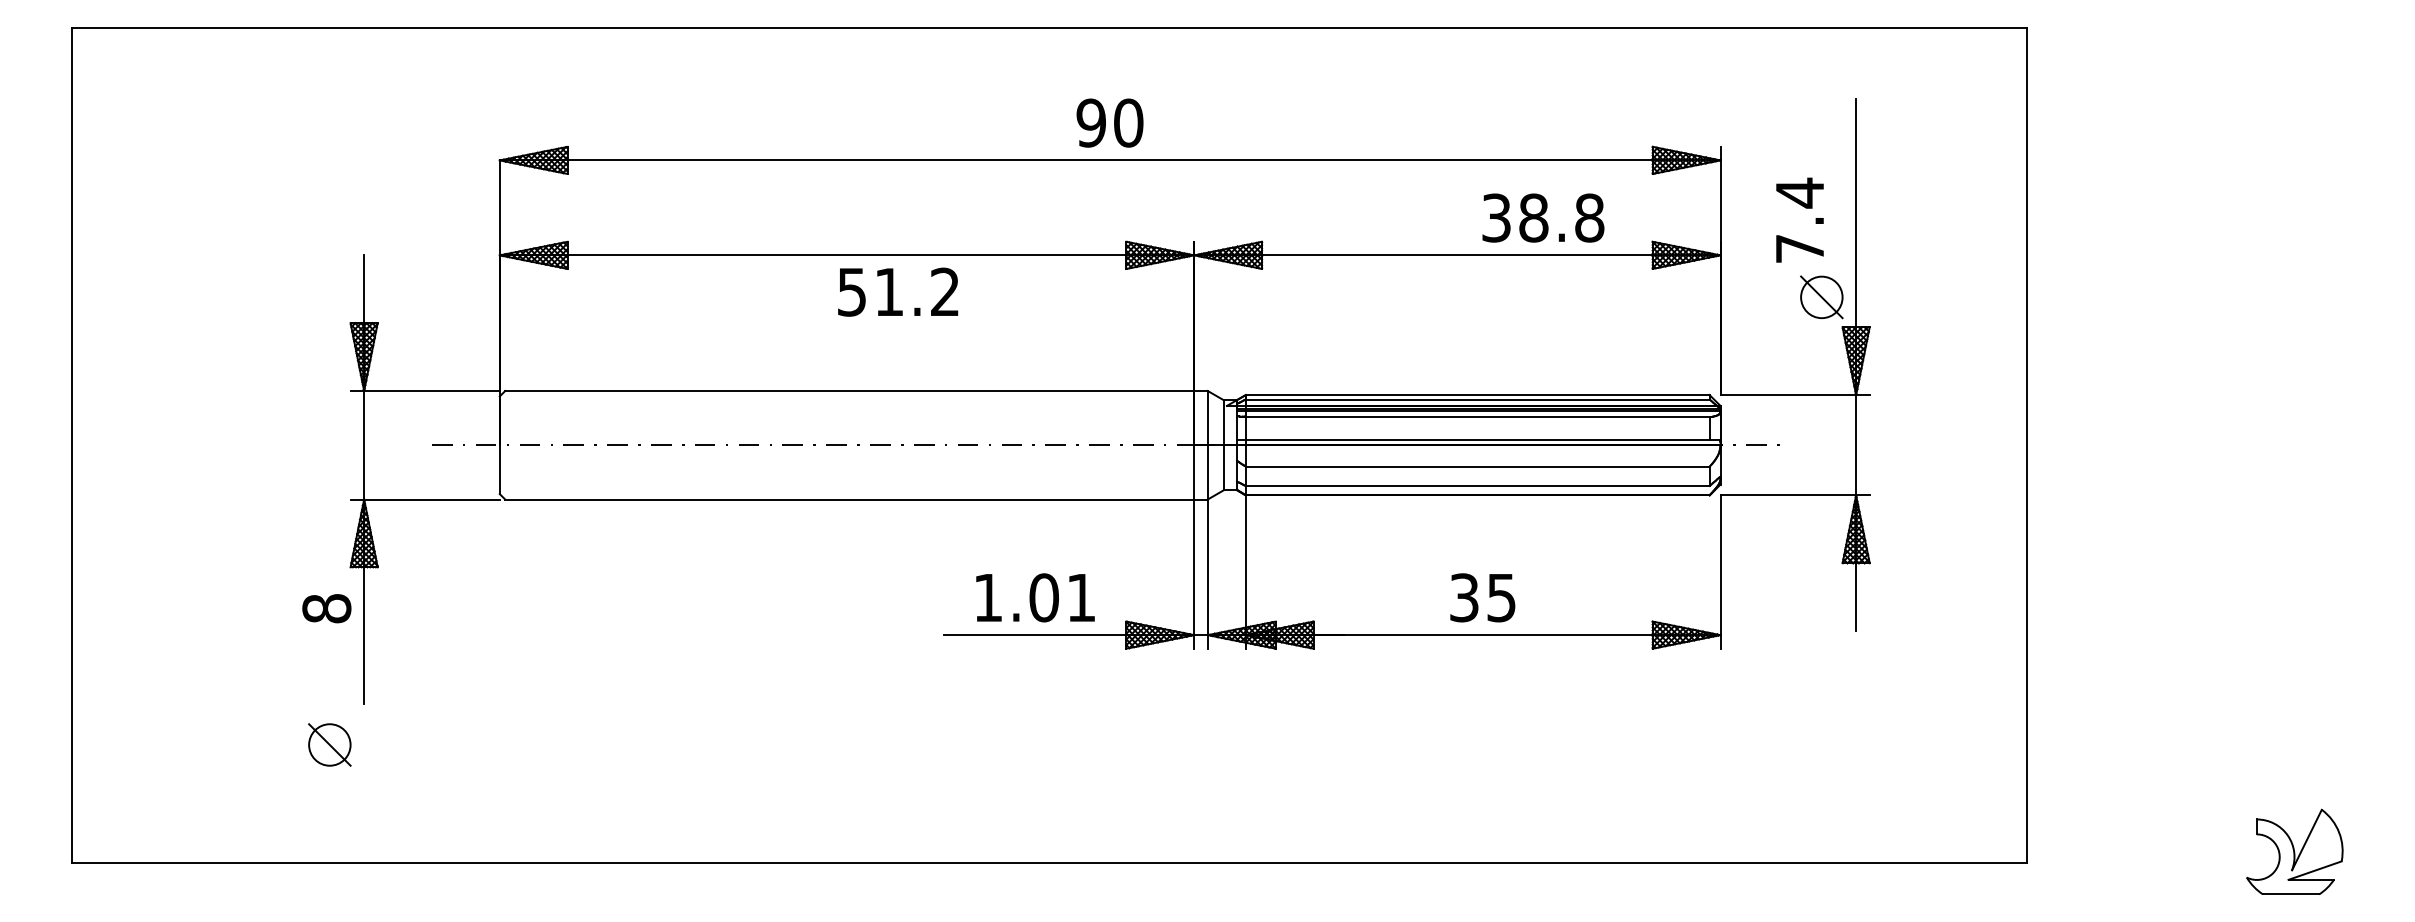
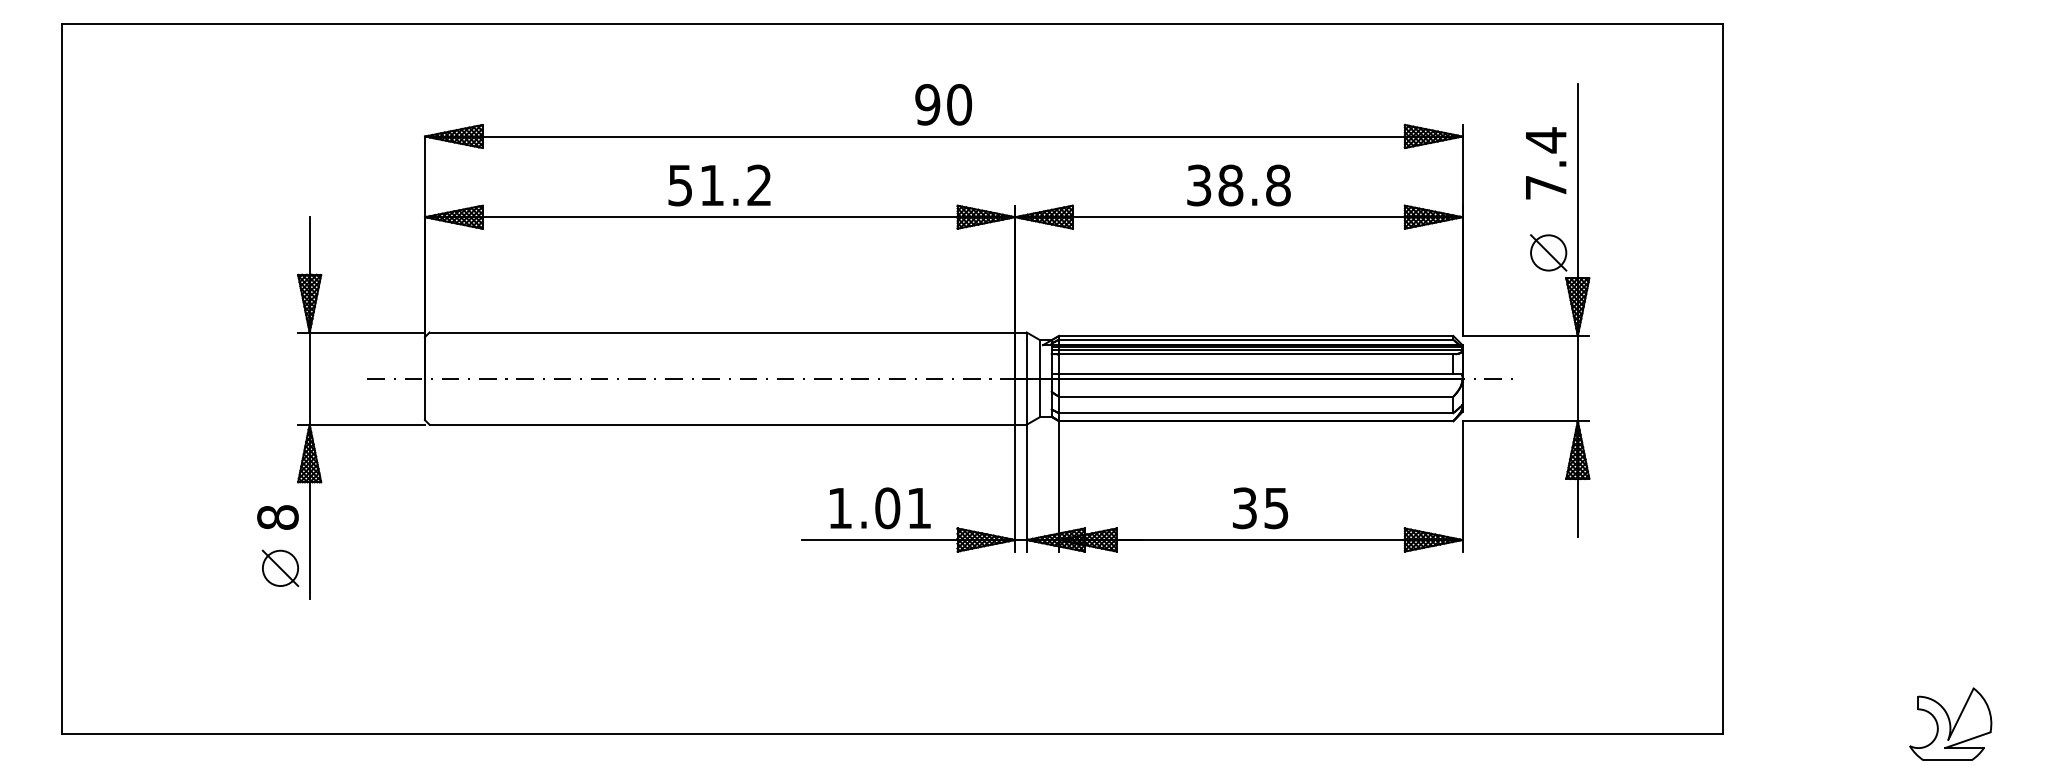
text: (1542, 218) -> (1238, 185), moved
text: (1800, 220) -> (1546, 163), moved
text: (898, 292) -> (719, 185), moved
part: (329, 745) -> (280, 568), moved

